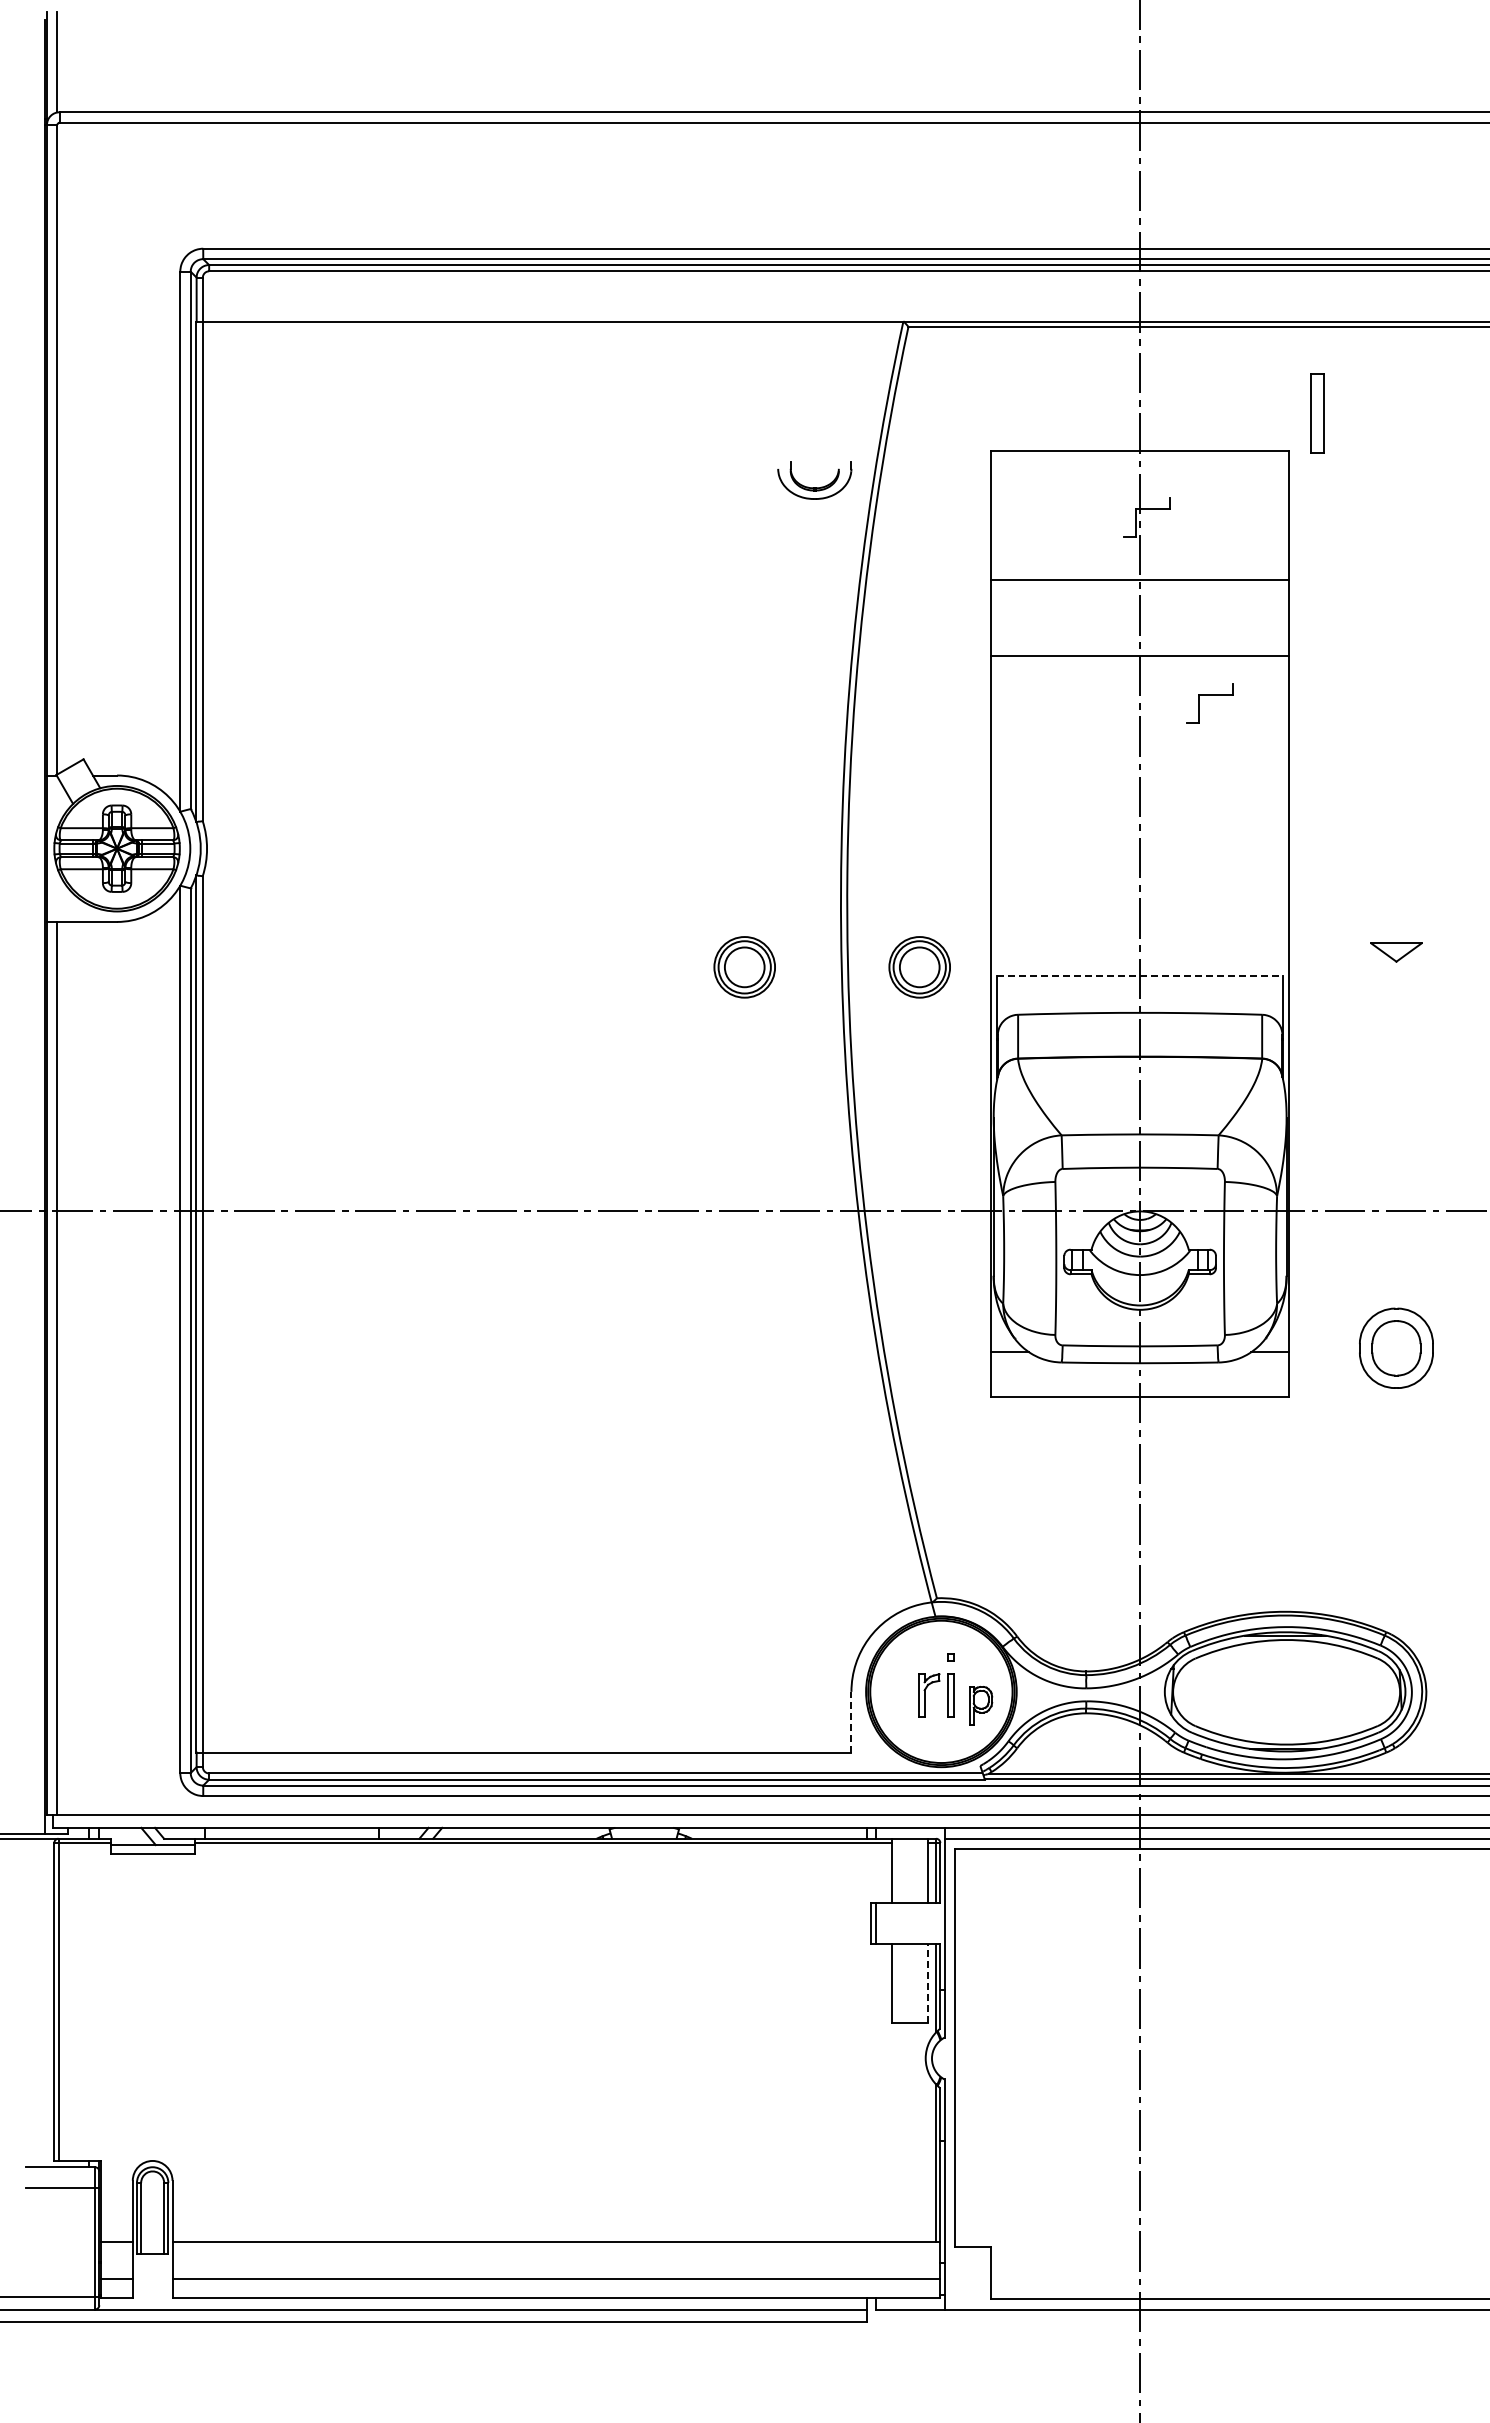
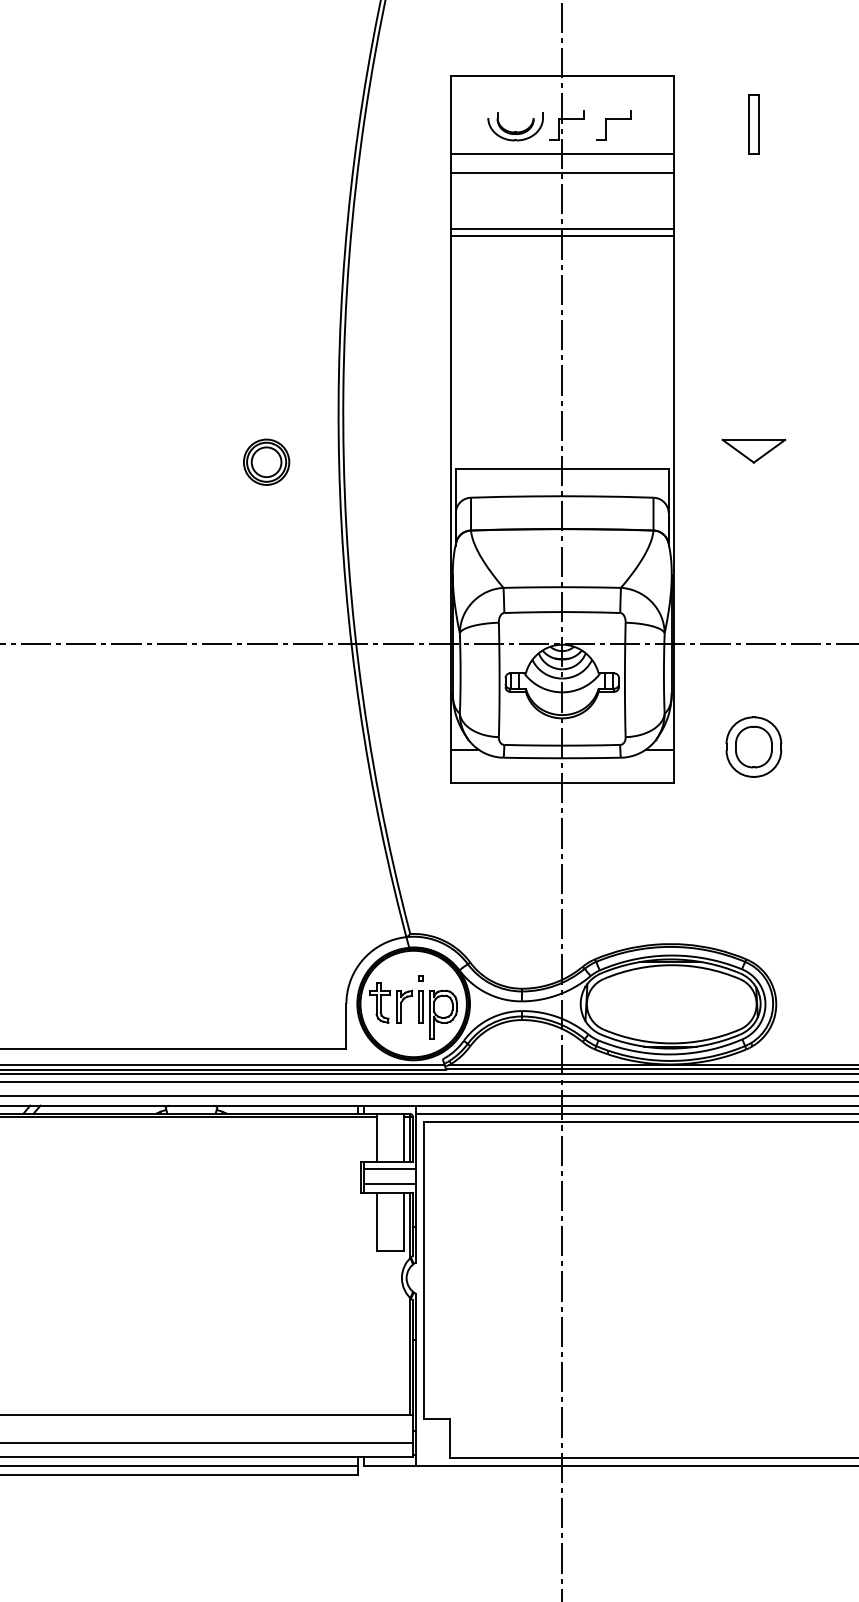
part: (1317, 413) -> (753, 124), moved
part: (814, 487) -> (515, 131), moved
line: (1140, 555) -> (562, 154), added
line: (1140, 664) -> (562, 235), added
part: (1209, 695) -> (614, 119), moved
part: (1396, 952) -> (753, 451), size x1.67
part: (919, 967) -> (397, 462), removed
line: (1140, 975) -> (562, 468), dashed -> solid
part: (896, 1690) -> (380, 1002), added
part: (981, 1705) -> (443, 1014), size x1.67
line: (851, 1721) -> (346, 1026), dashed -> solid
line: (909, 1912) -> (389, 1168), added
line: (909, 1933) -> (389, 1184), added
line: (927, 1983) -> (403, 1222), dashed -> solid

